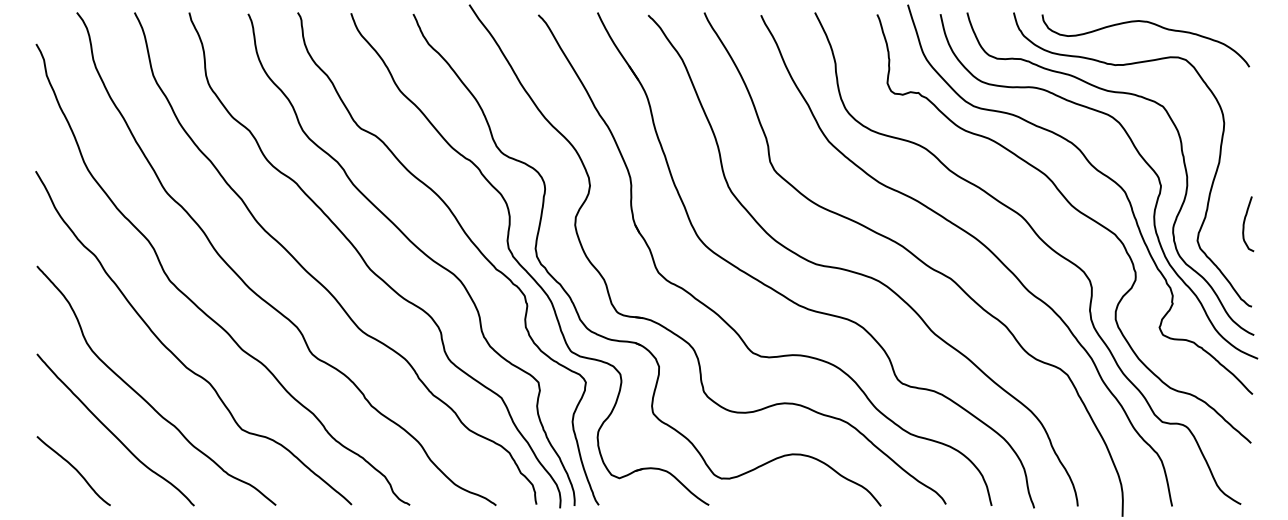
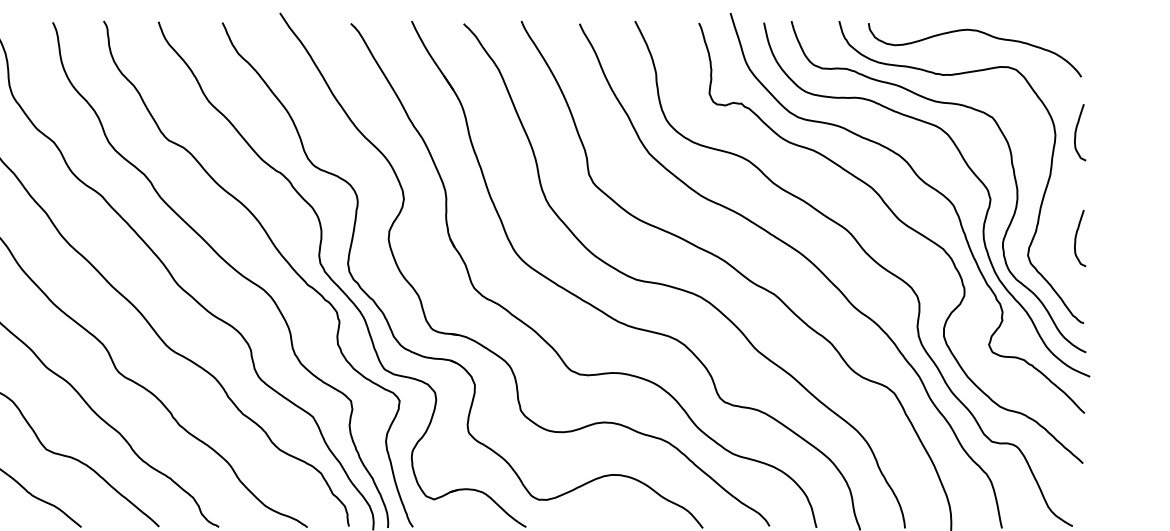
curve: (1244, 121) -> (1076, 132), added

